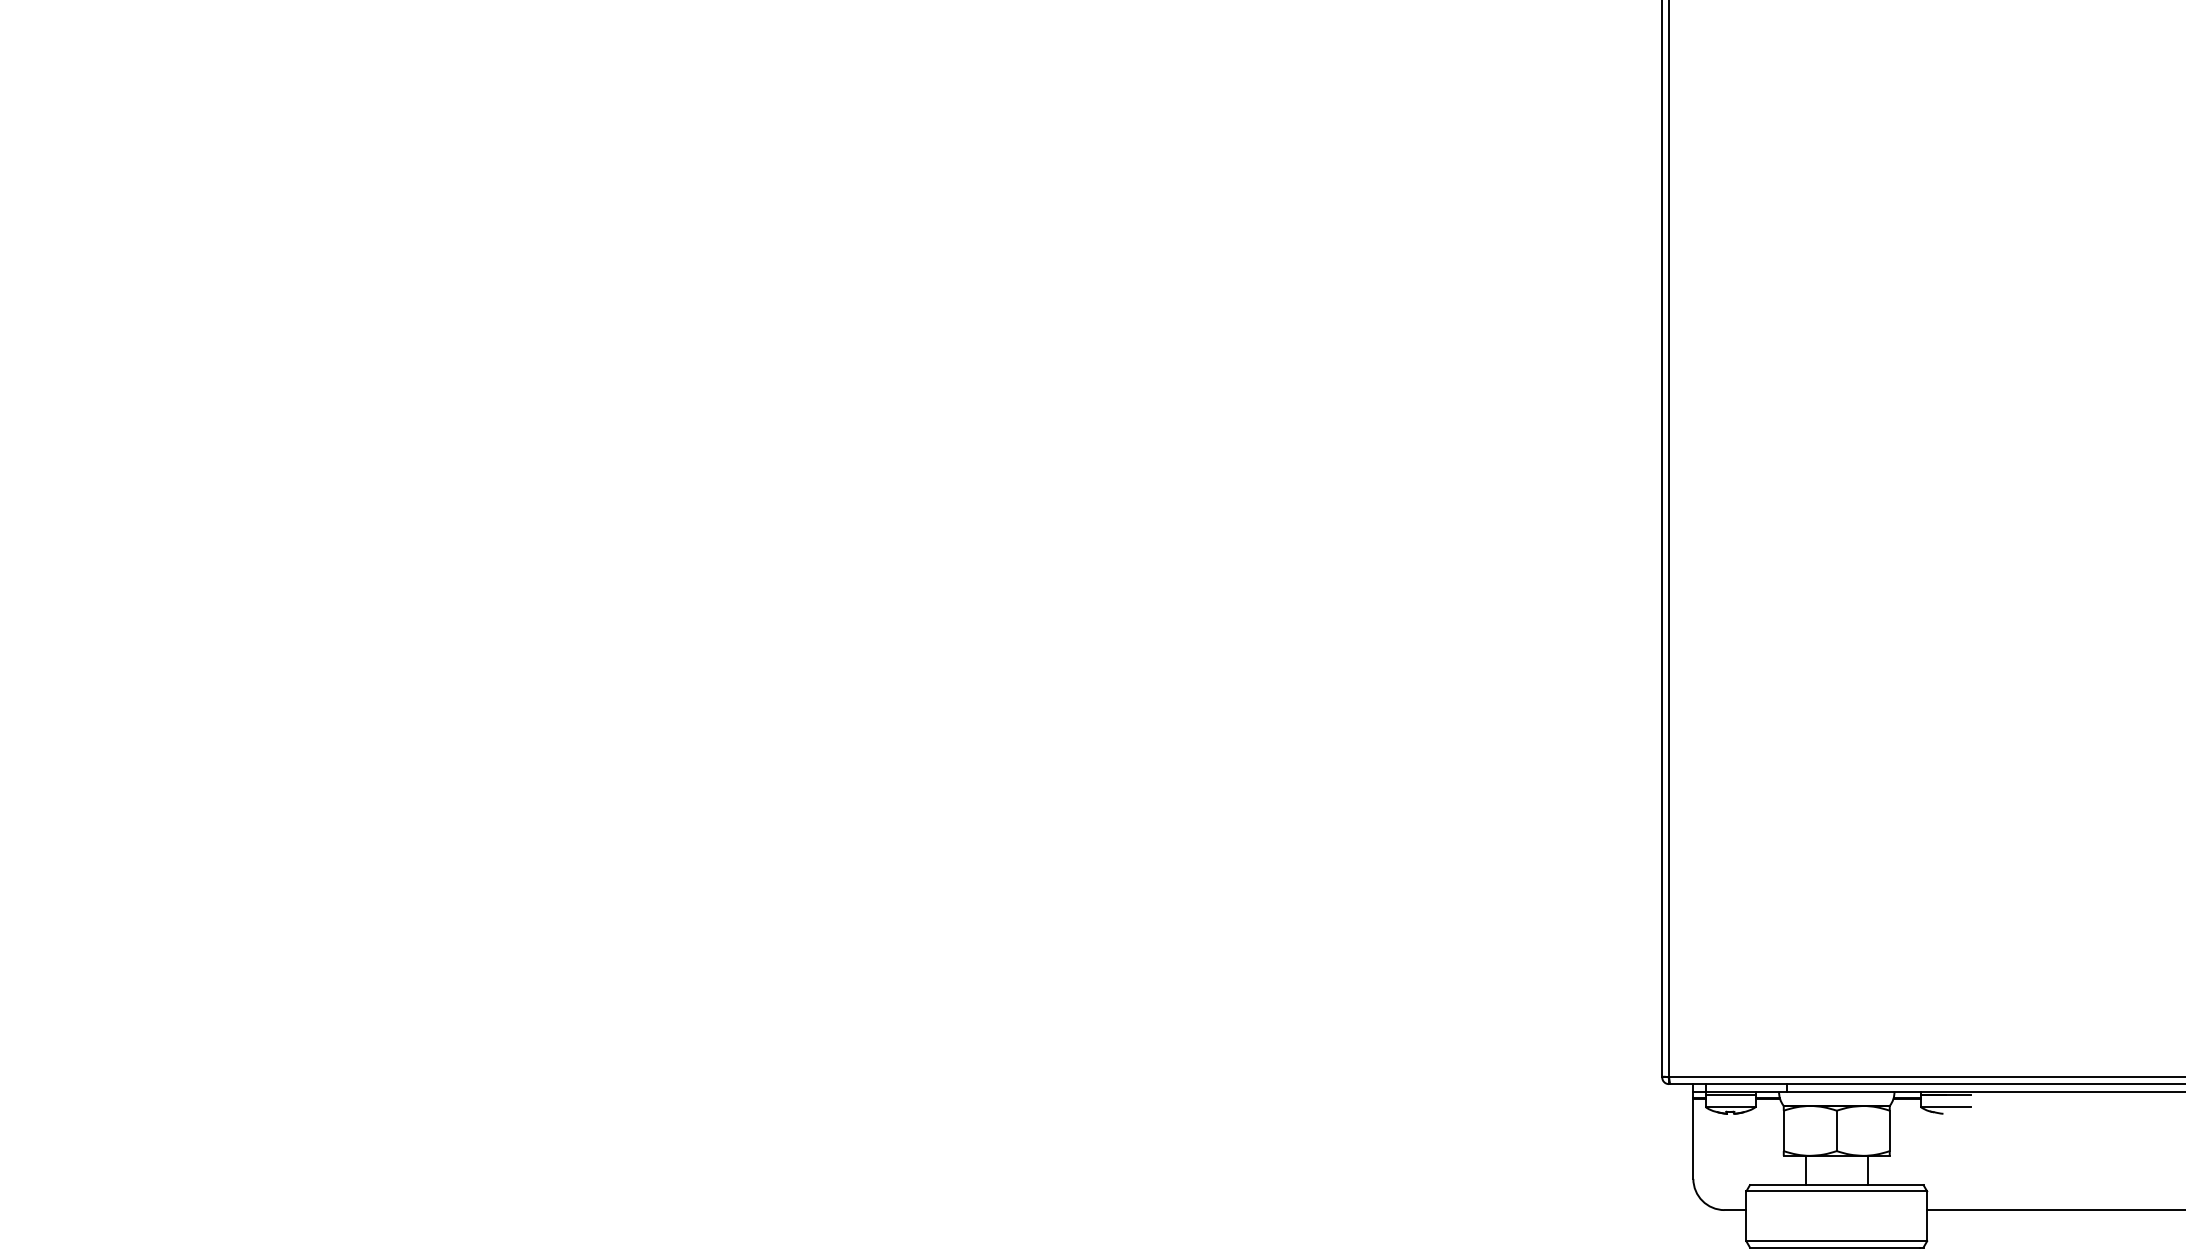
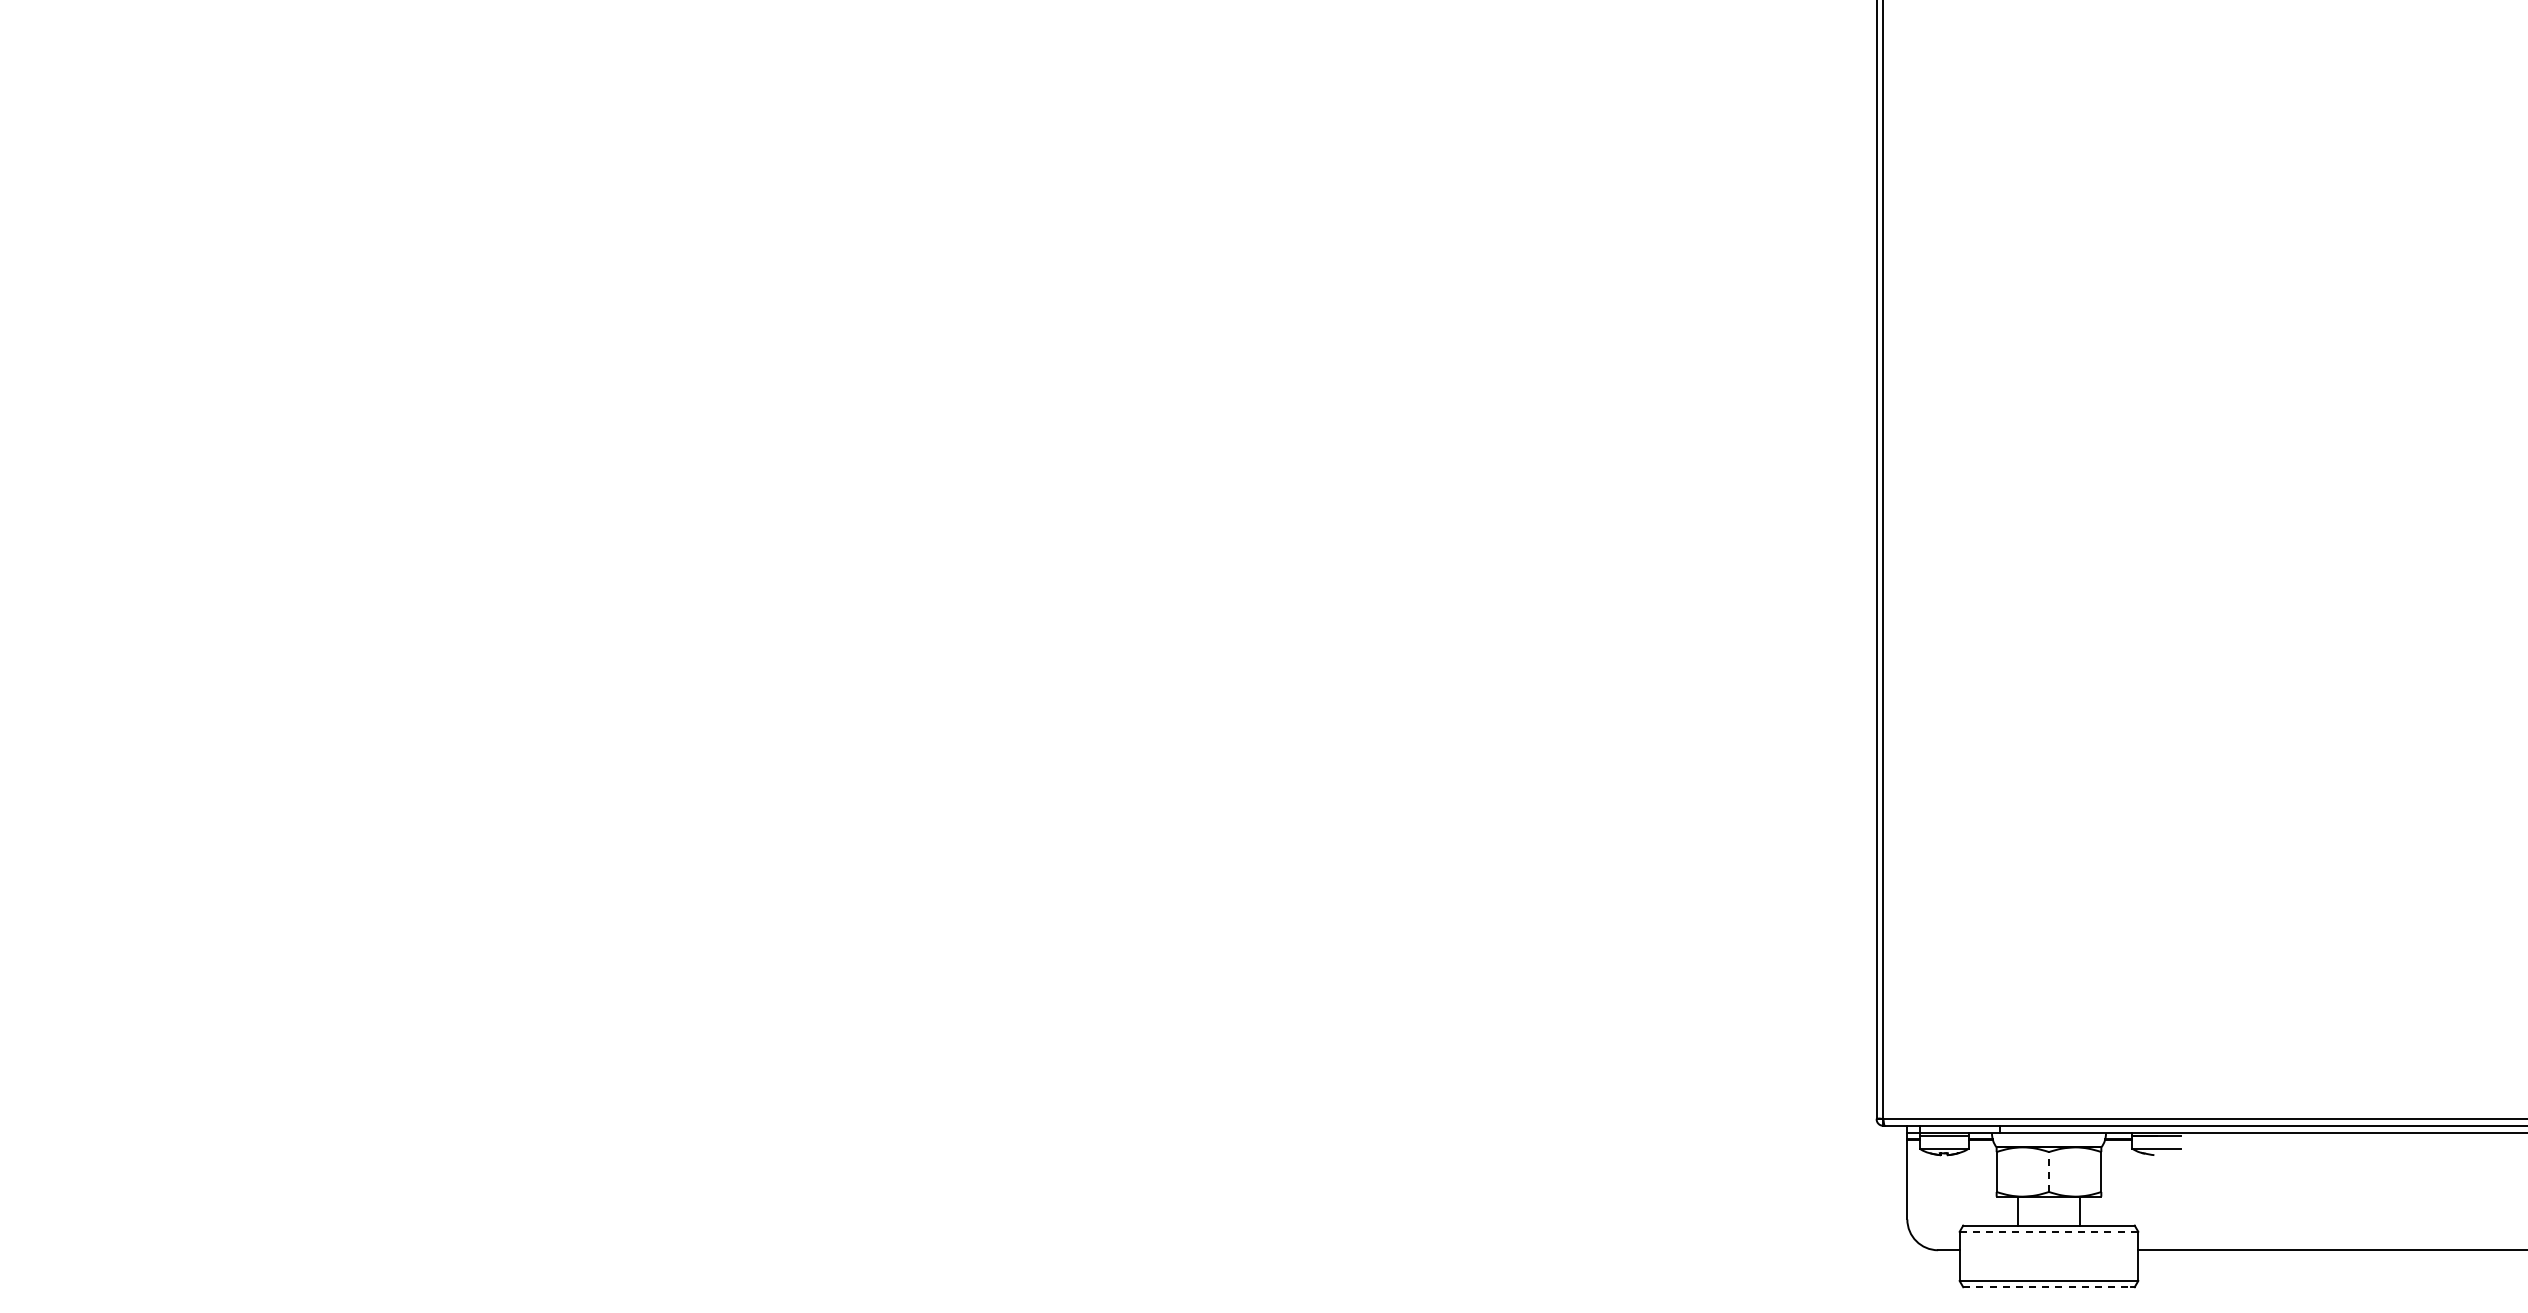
line: (1836, 1131) -> (2048, 1172), solid -> dashed
line: (1837, 1191) -> (2049, 1231), solid -> dashed
line: (1835, 1247) -> (2047, 1287), solid -> dashed

